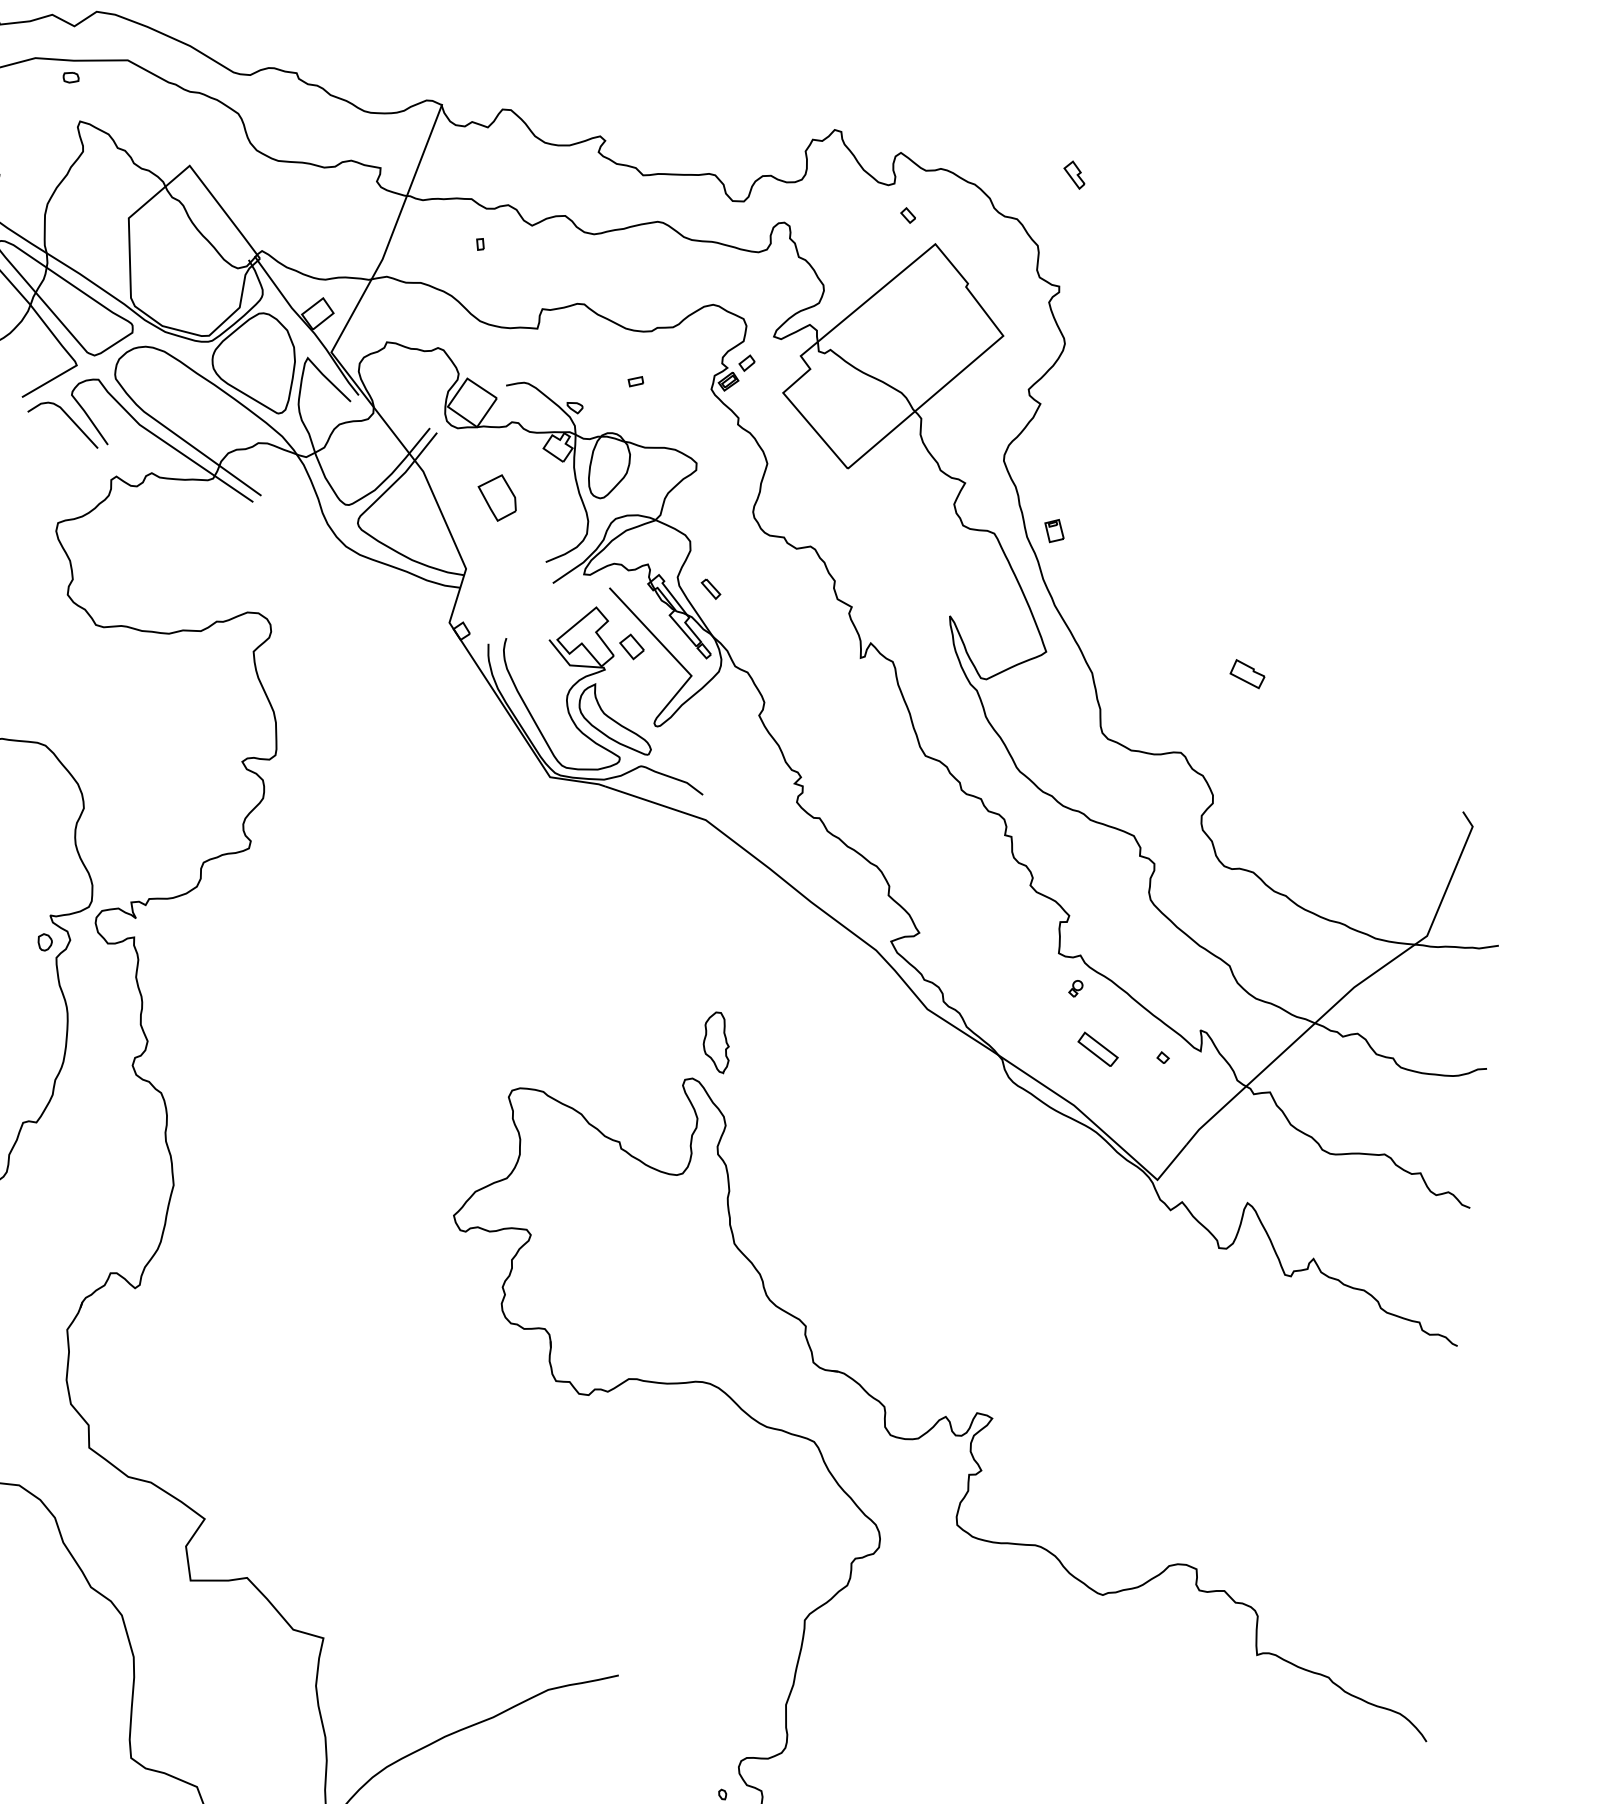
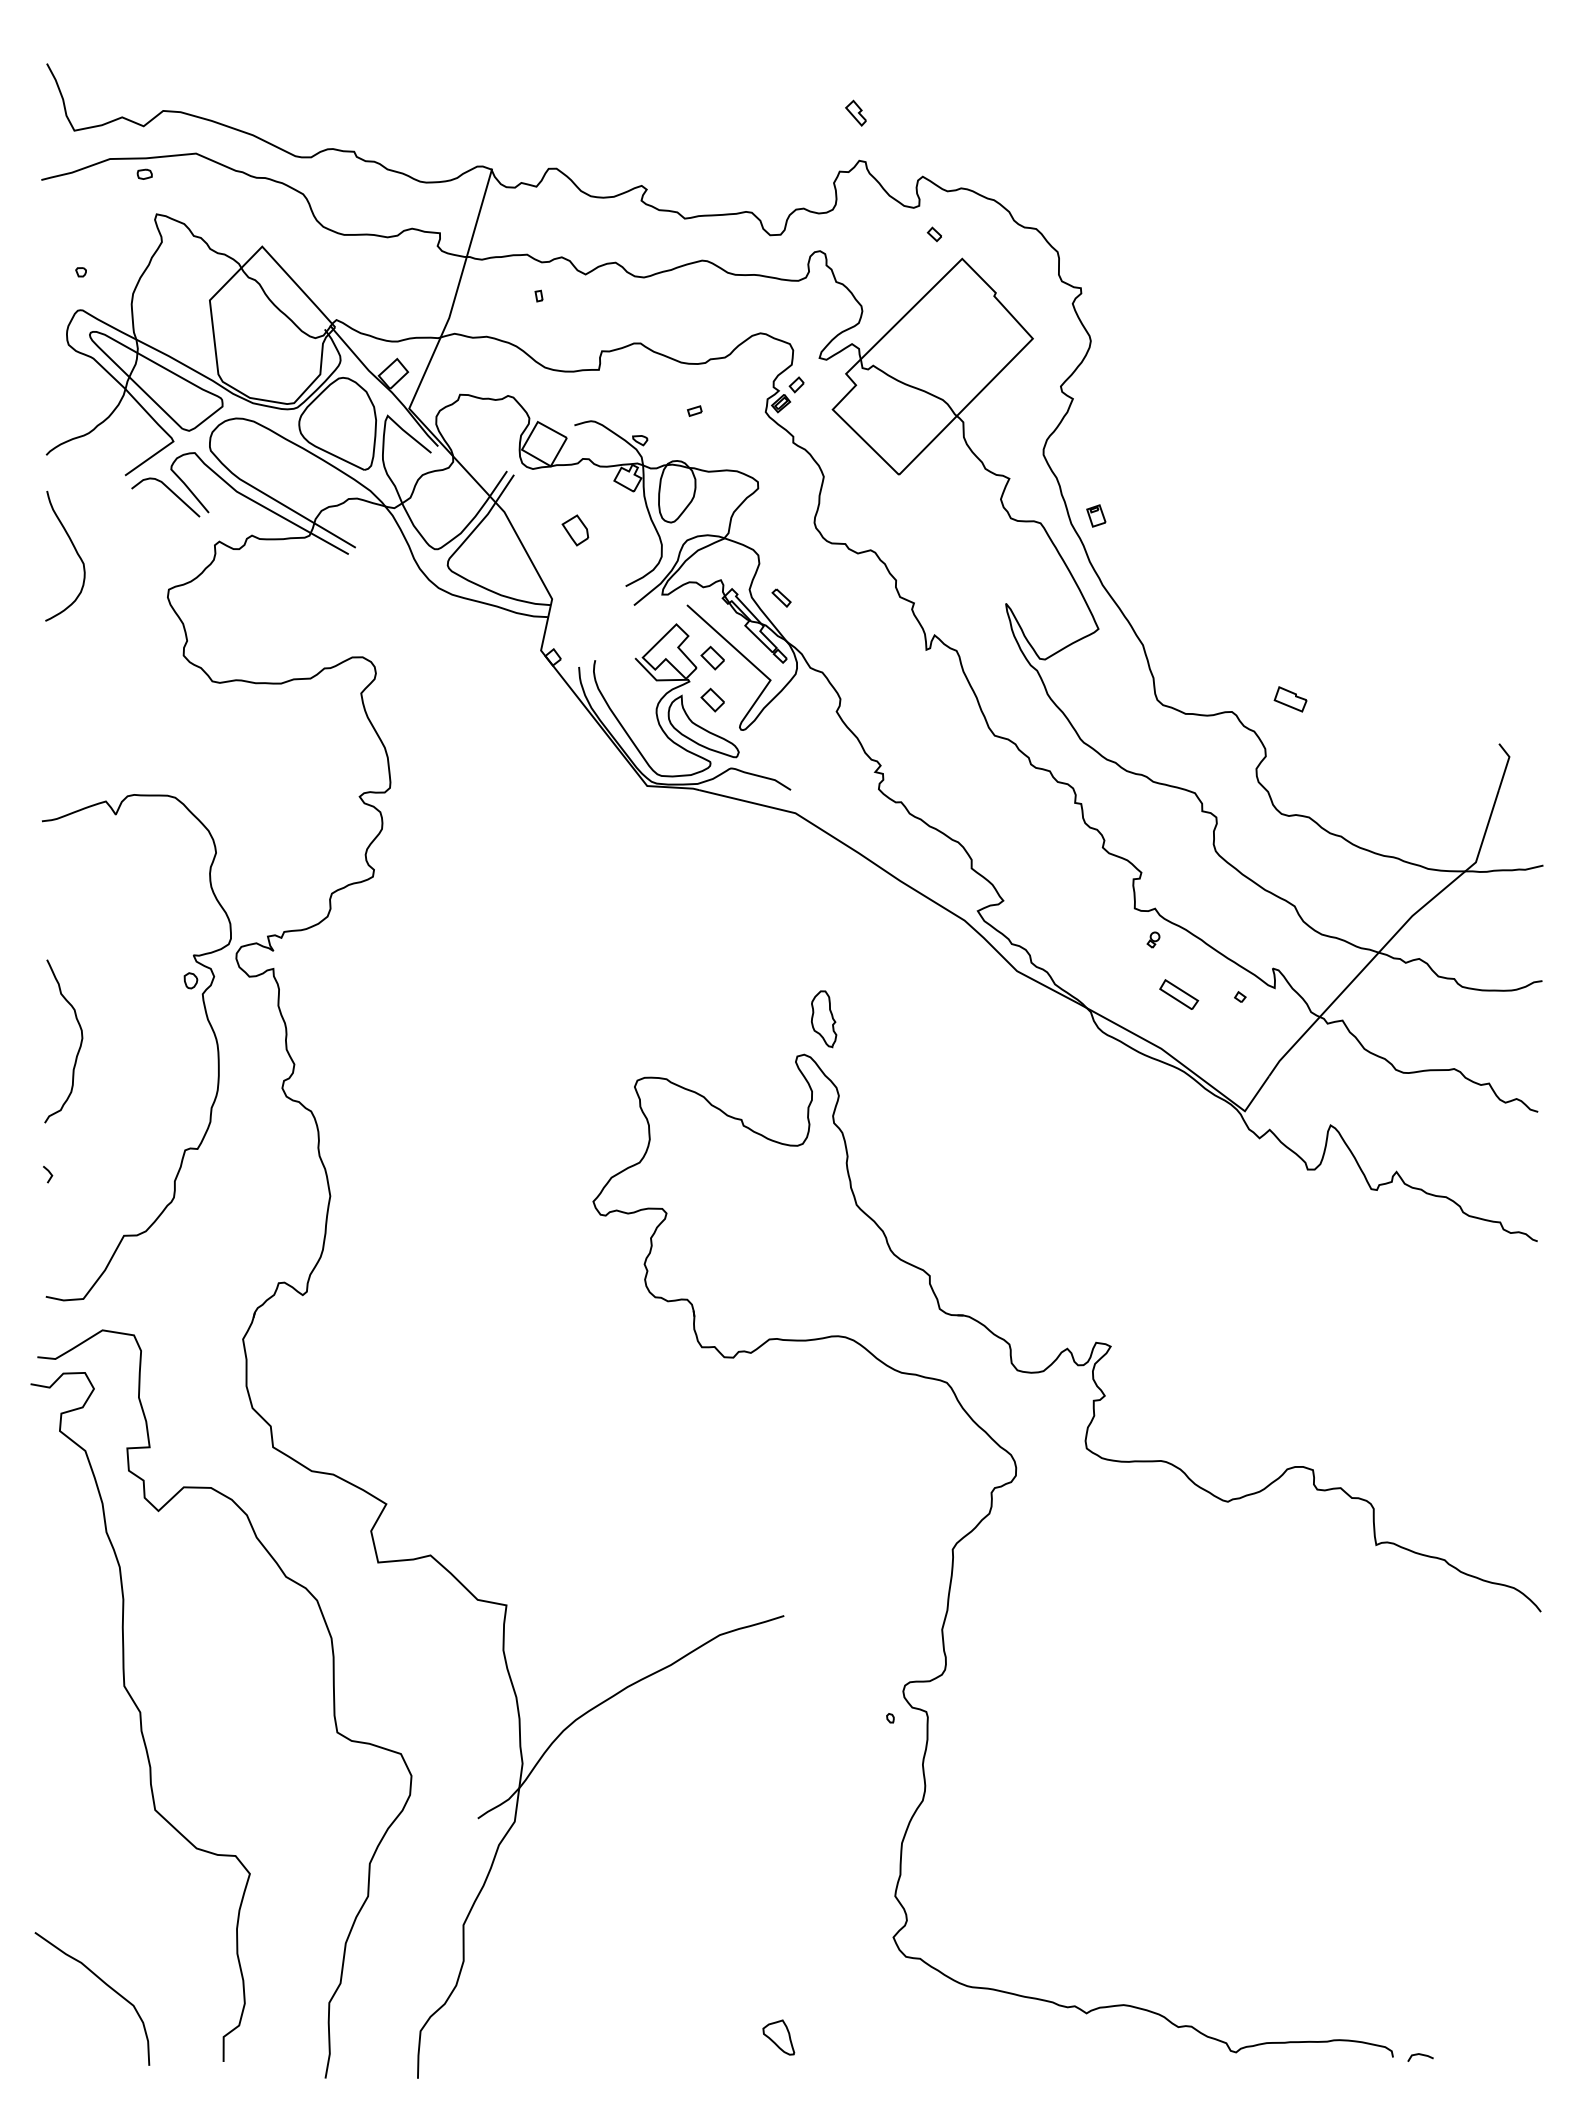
part: (1074, 174) -> (855, 112), moved
part: (497, 497) -> (575, 530), size x0.7
part: (1247, 674) -> (1290, 699), moved
part: (627, 690) -> (712, 699), added

